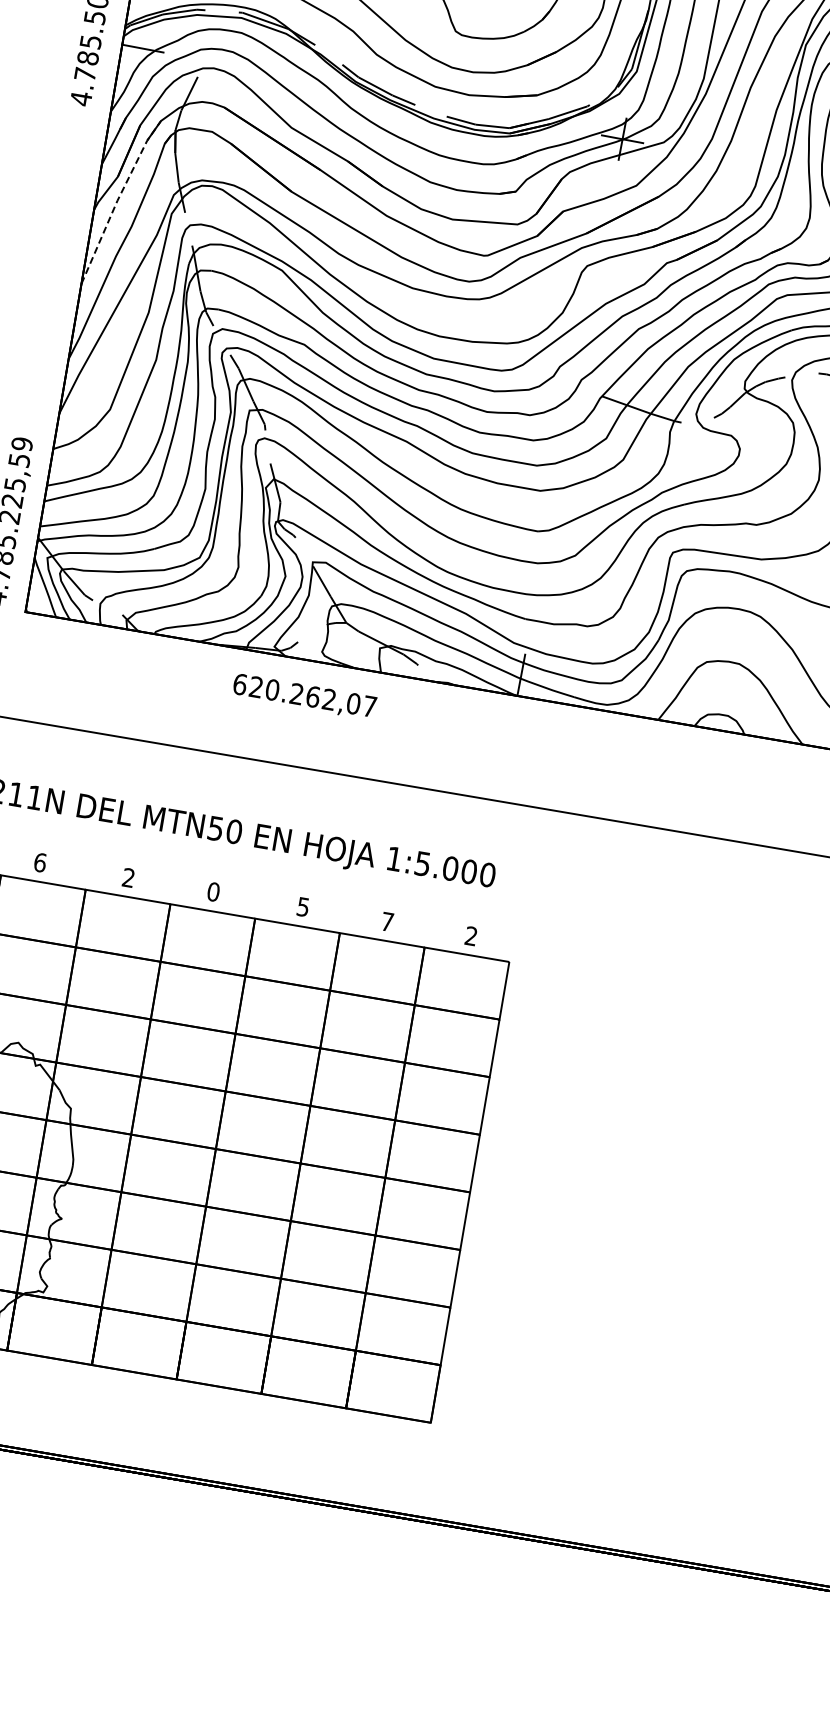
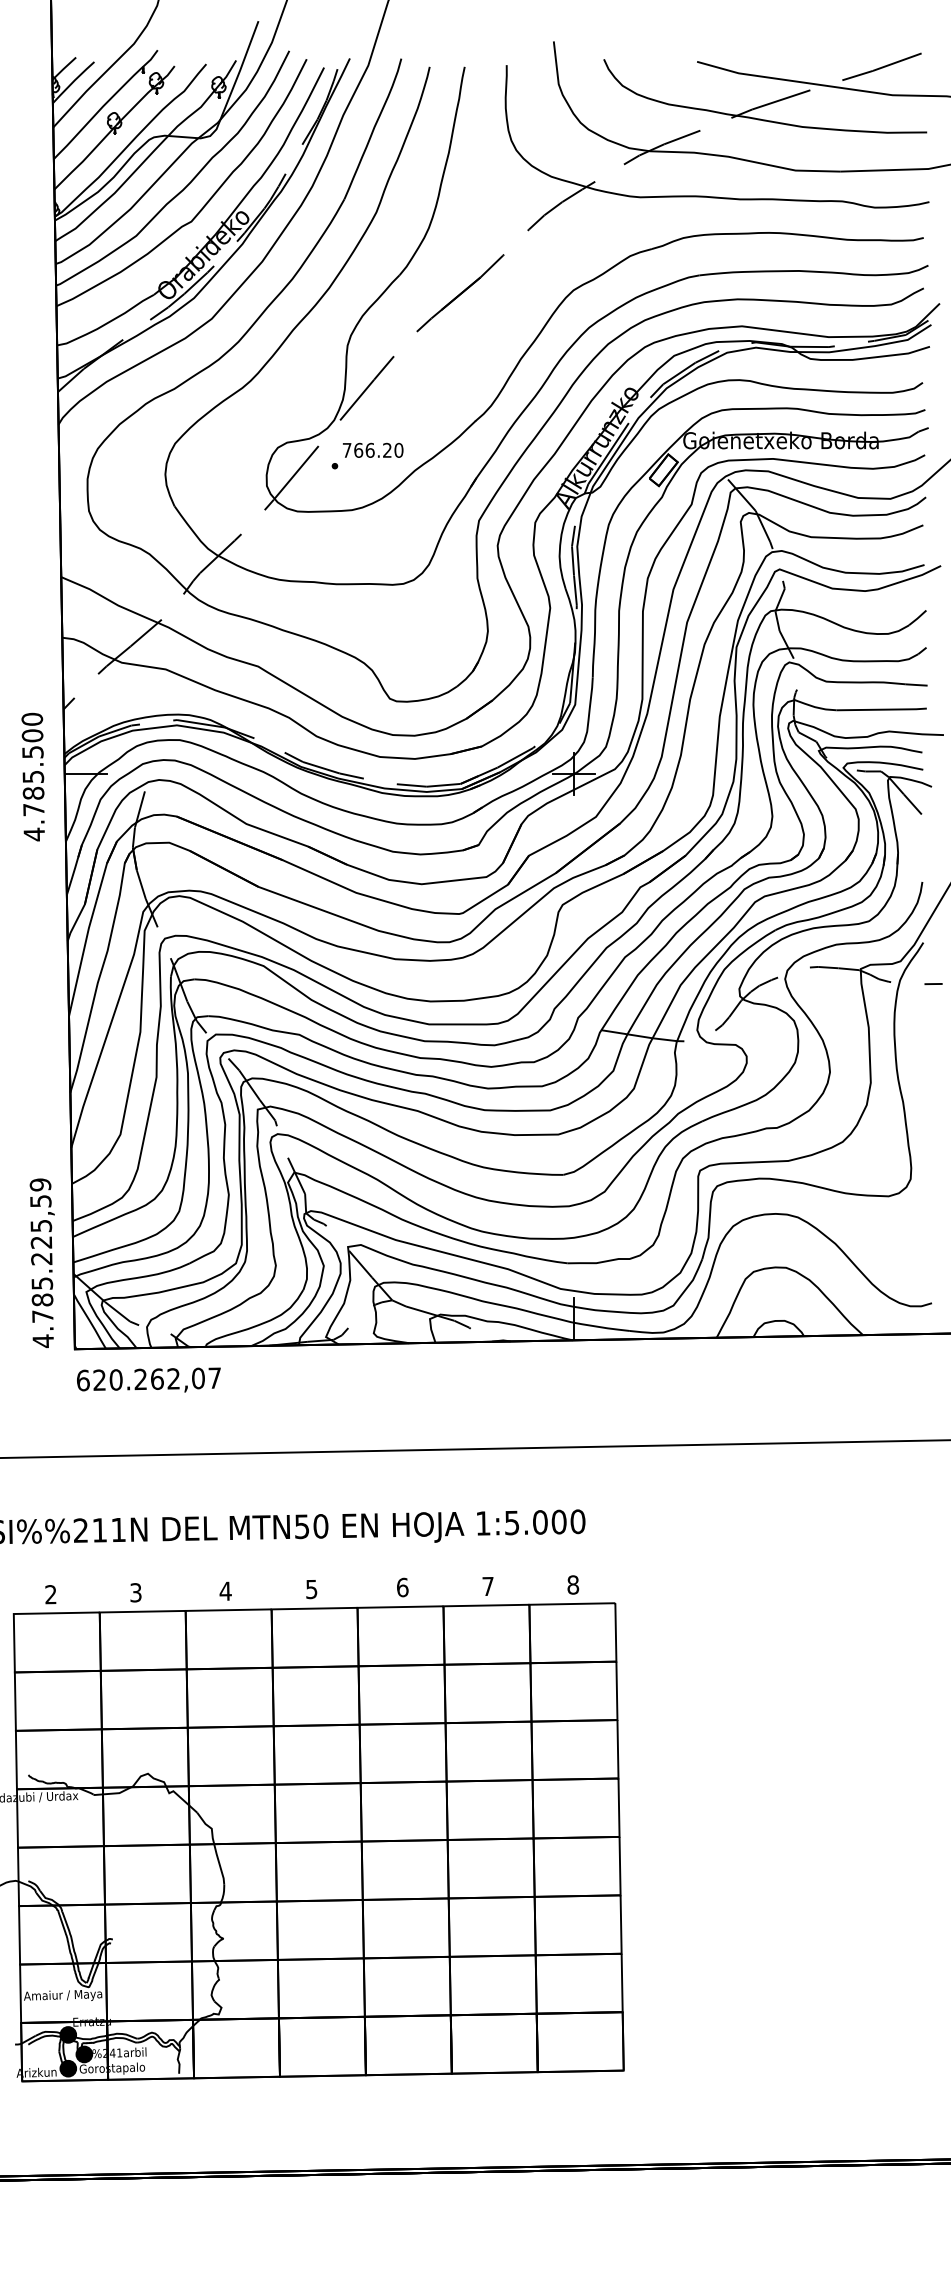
line: (118, 200) -> (89, 927), dashed -> solid
text: (304, 695) -> (148, 1379), moved
text: (39, 862) -> (135, 1592), 6 -> 3
text: (128, 877) -> (225, 1590), 2 -> 4
text: (213, 892) -> (311, 1589), 0 -> 5
text: (303, 906) -> (402, 1587), 5 -> 6
text: (471, 935) -> (573, 1584), 2 -> 8

